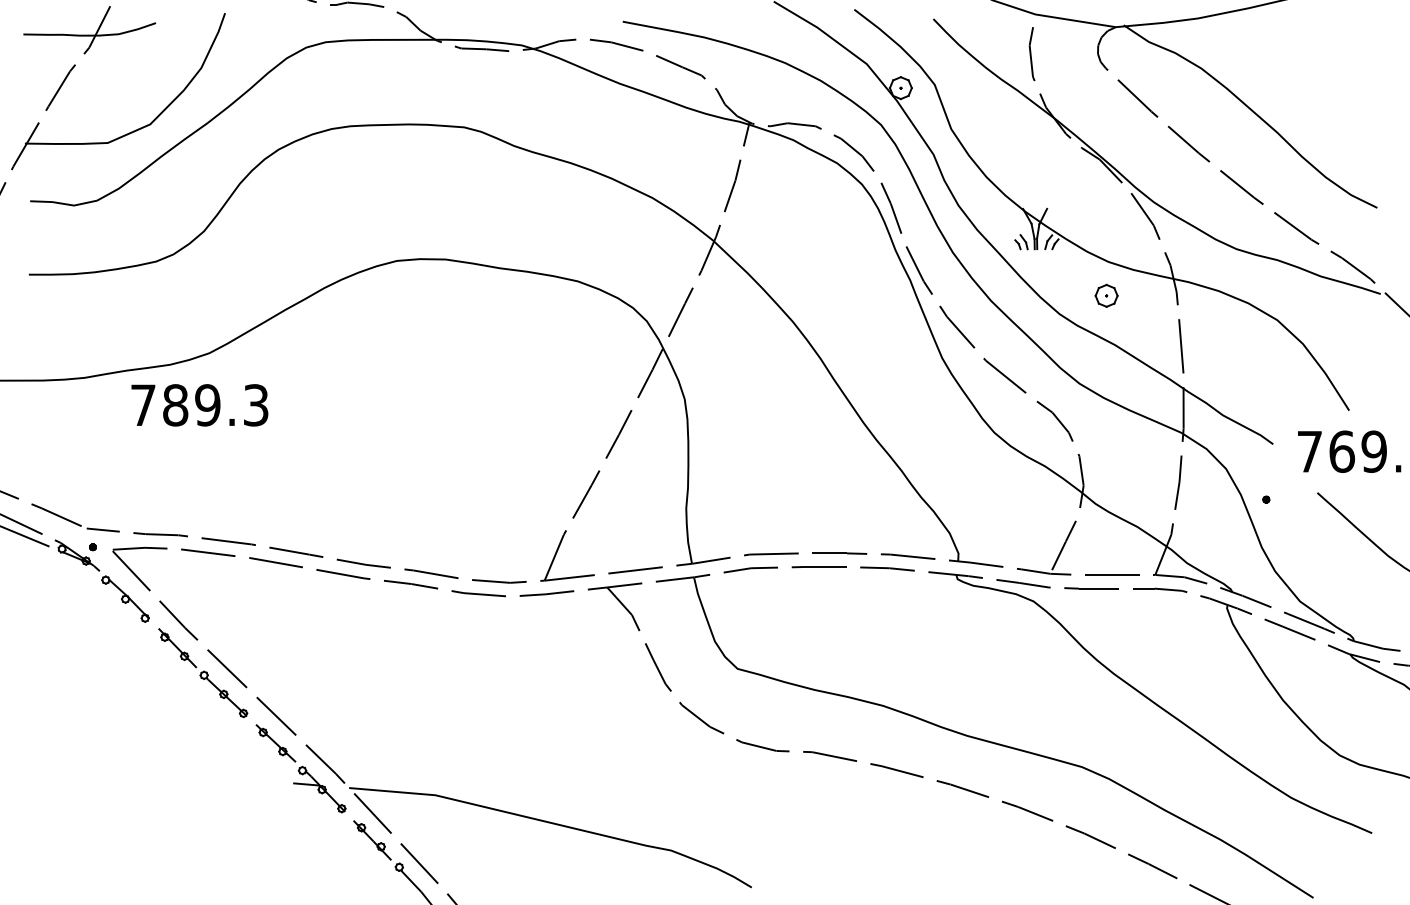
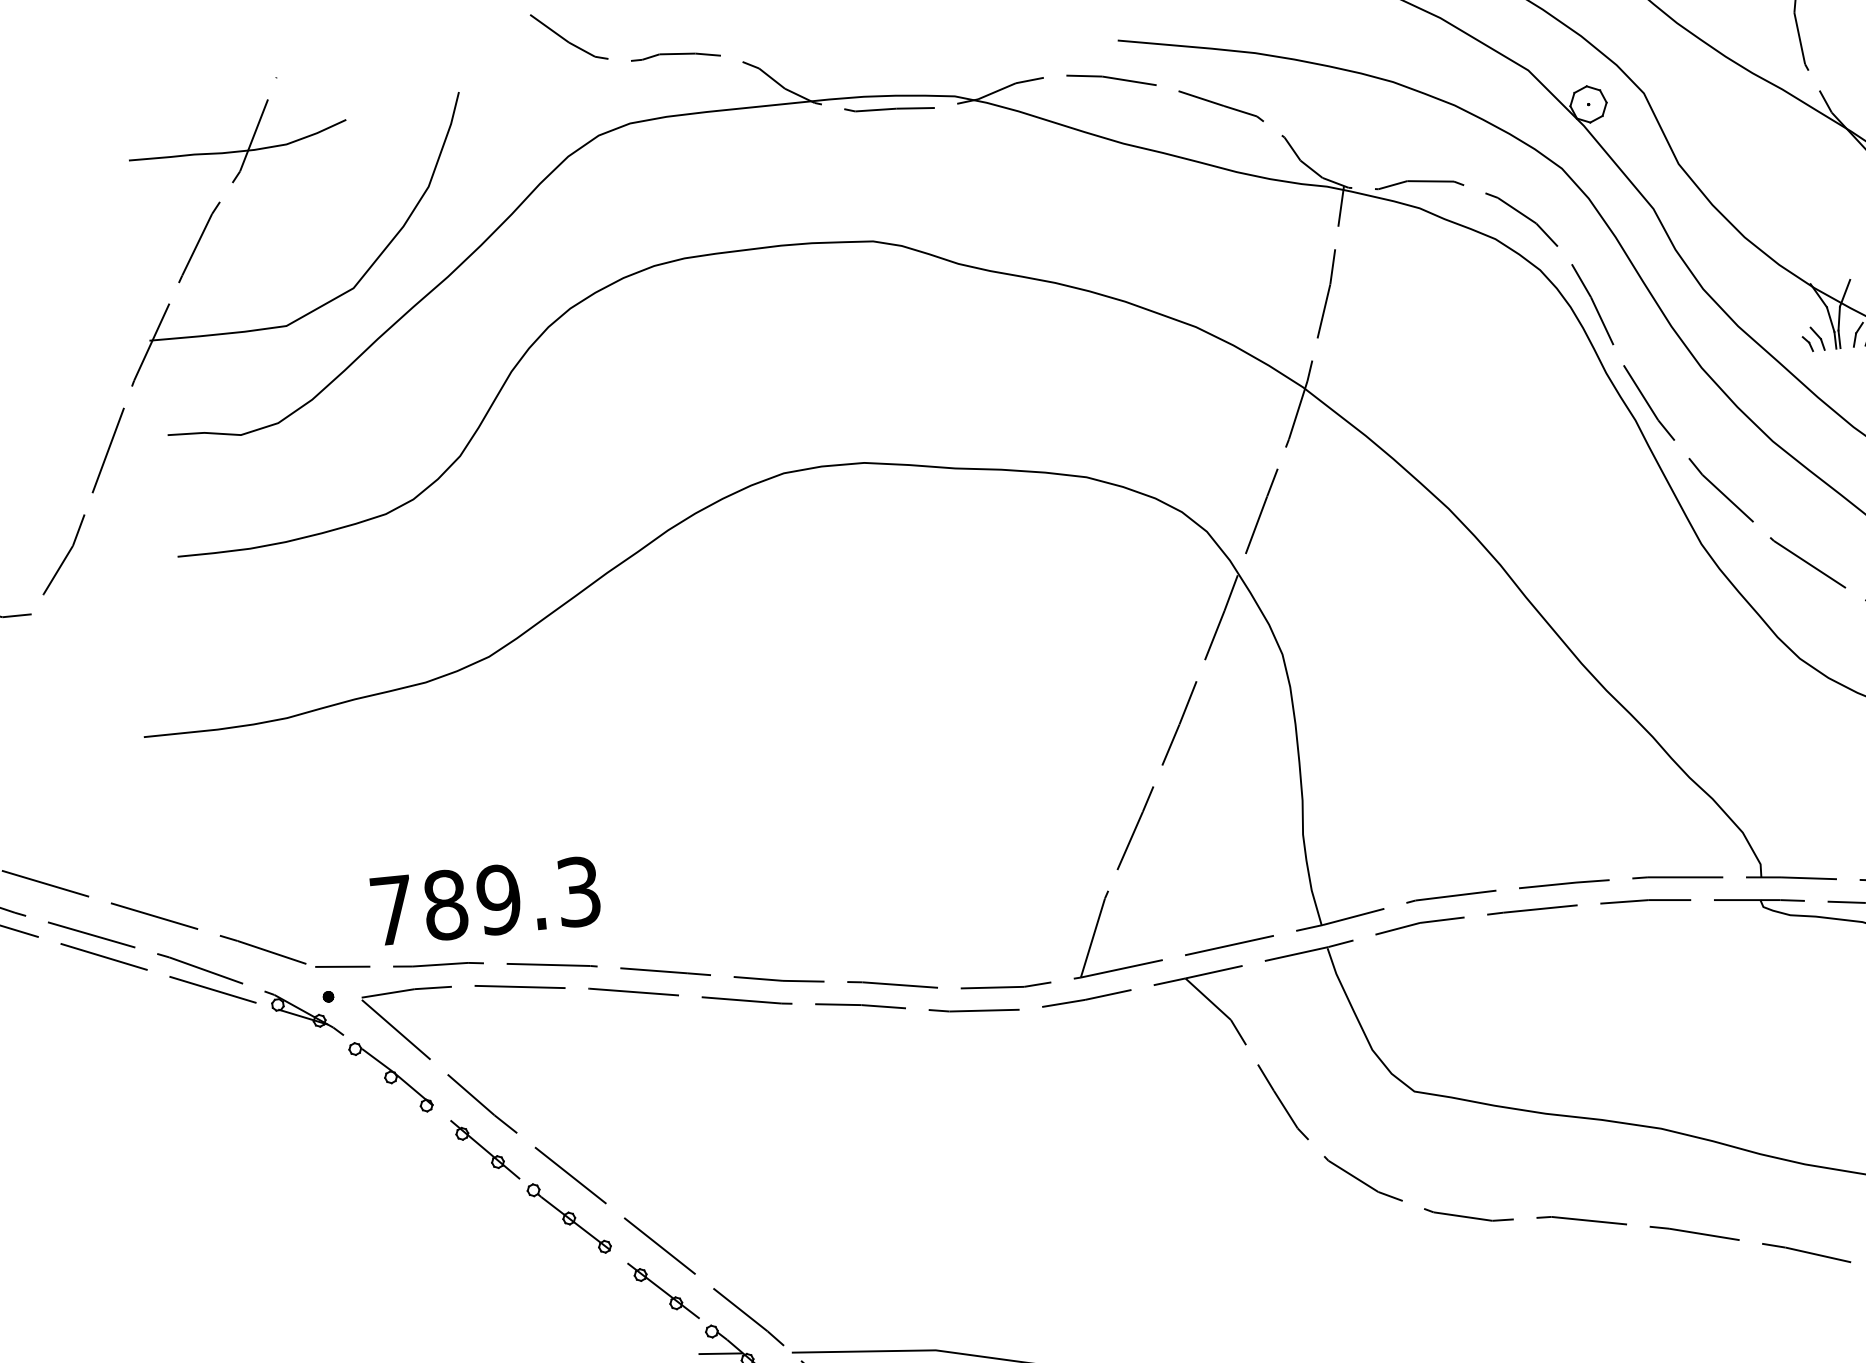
text: (199, 405) -> (485, 901), moved

